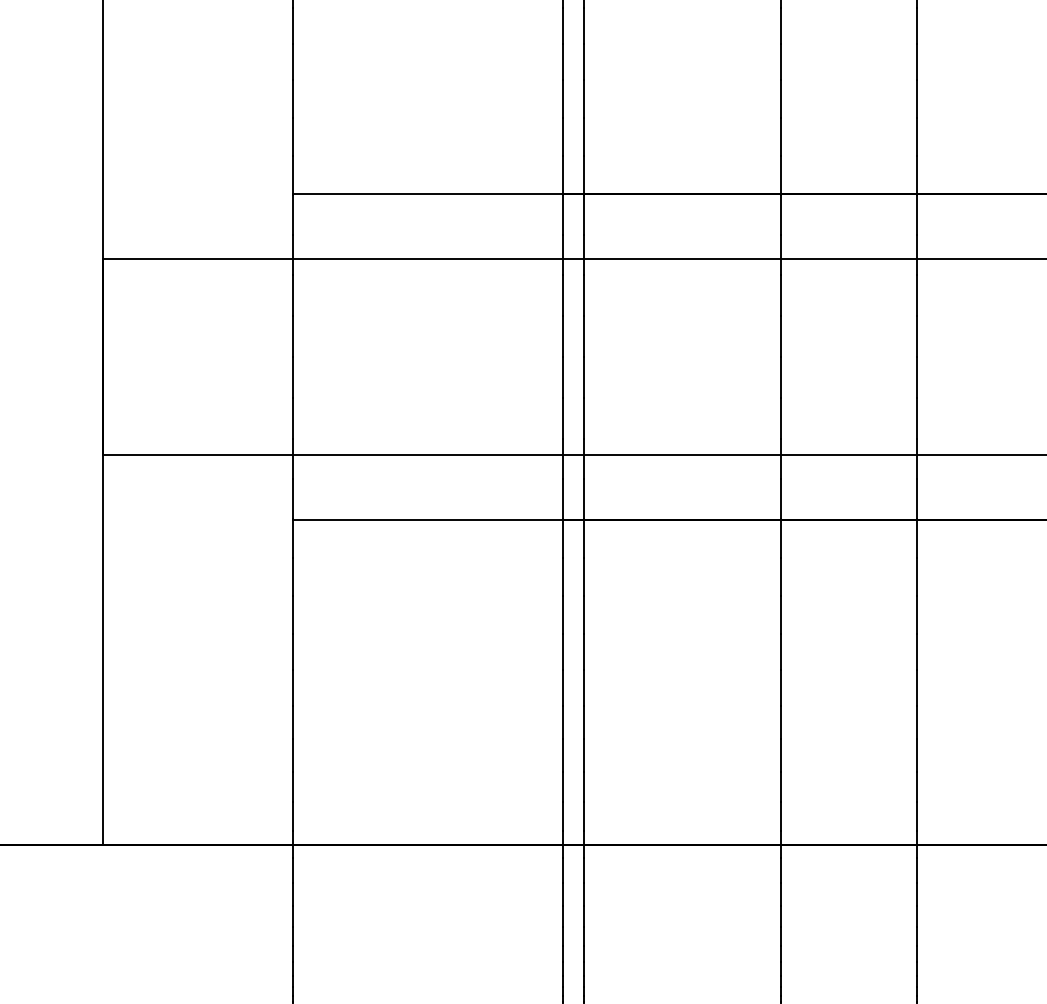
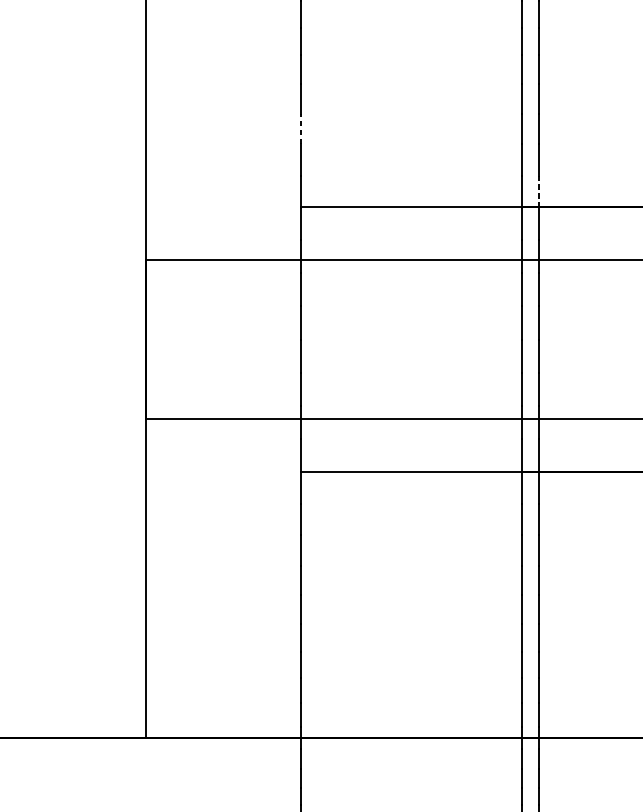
line: (293, 98) -> (301, 128), solid -> dashed
line: (583, 175) -> (538, 191), solid -> dashed

